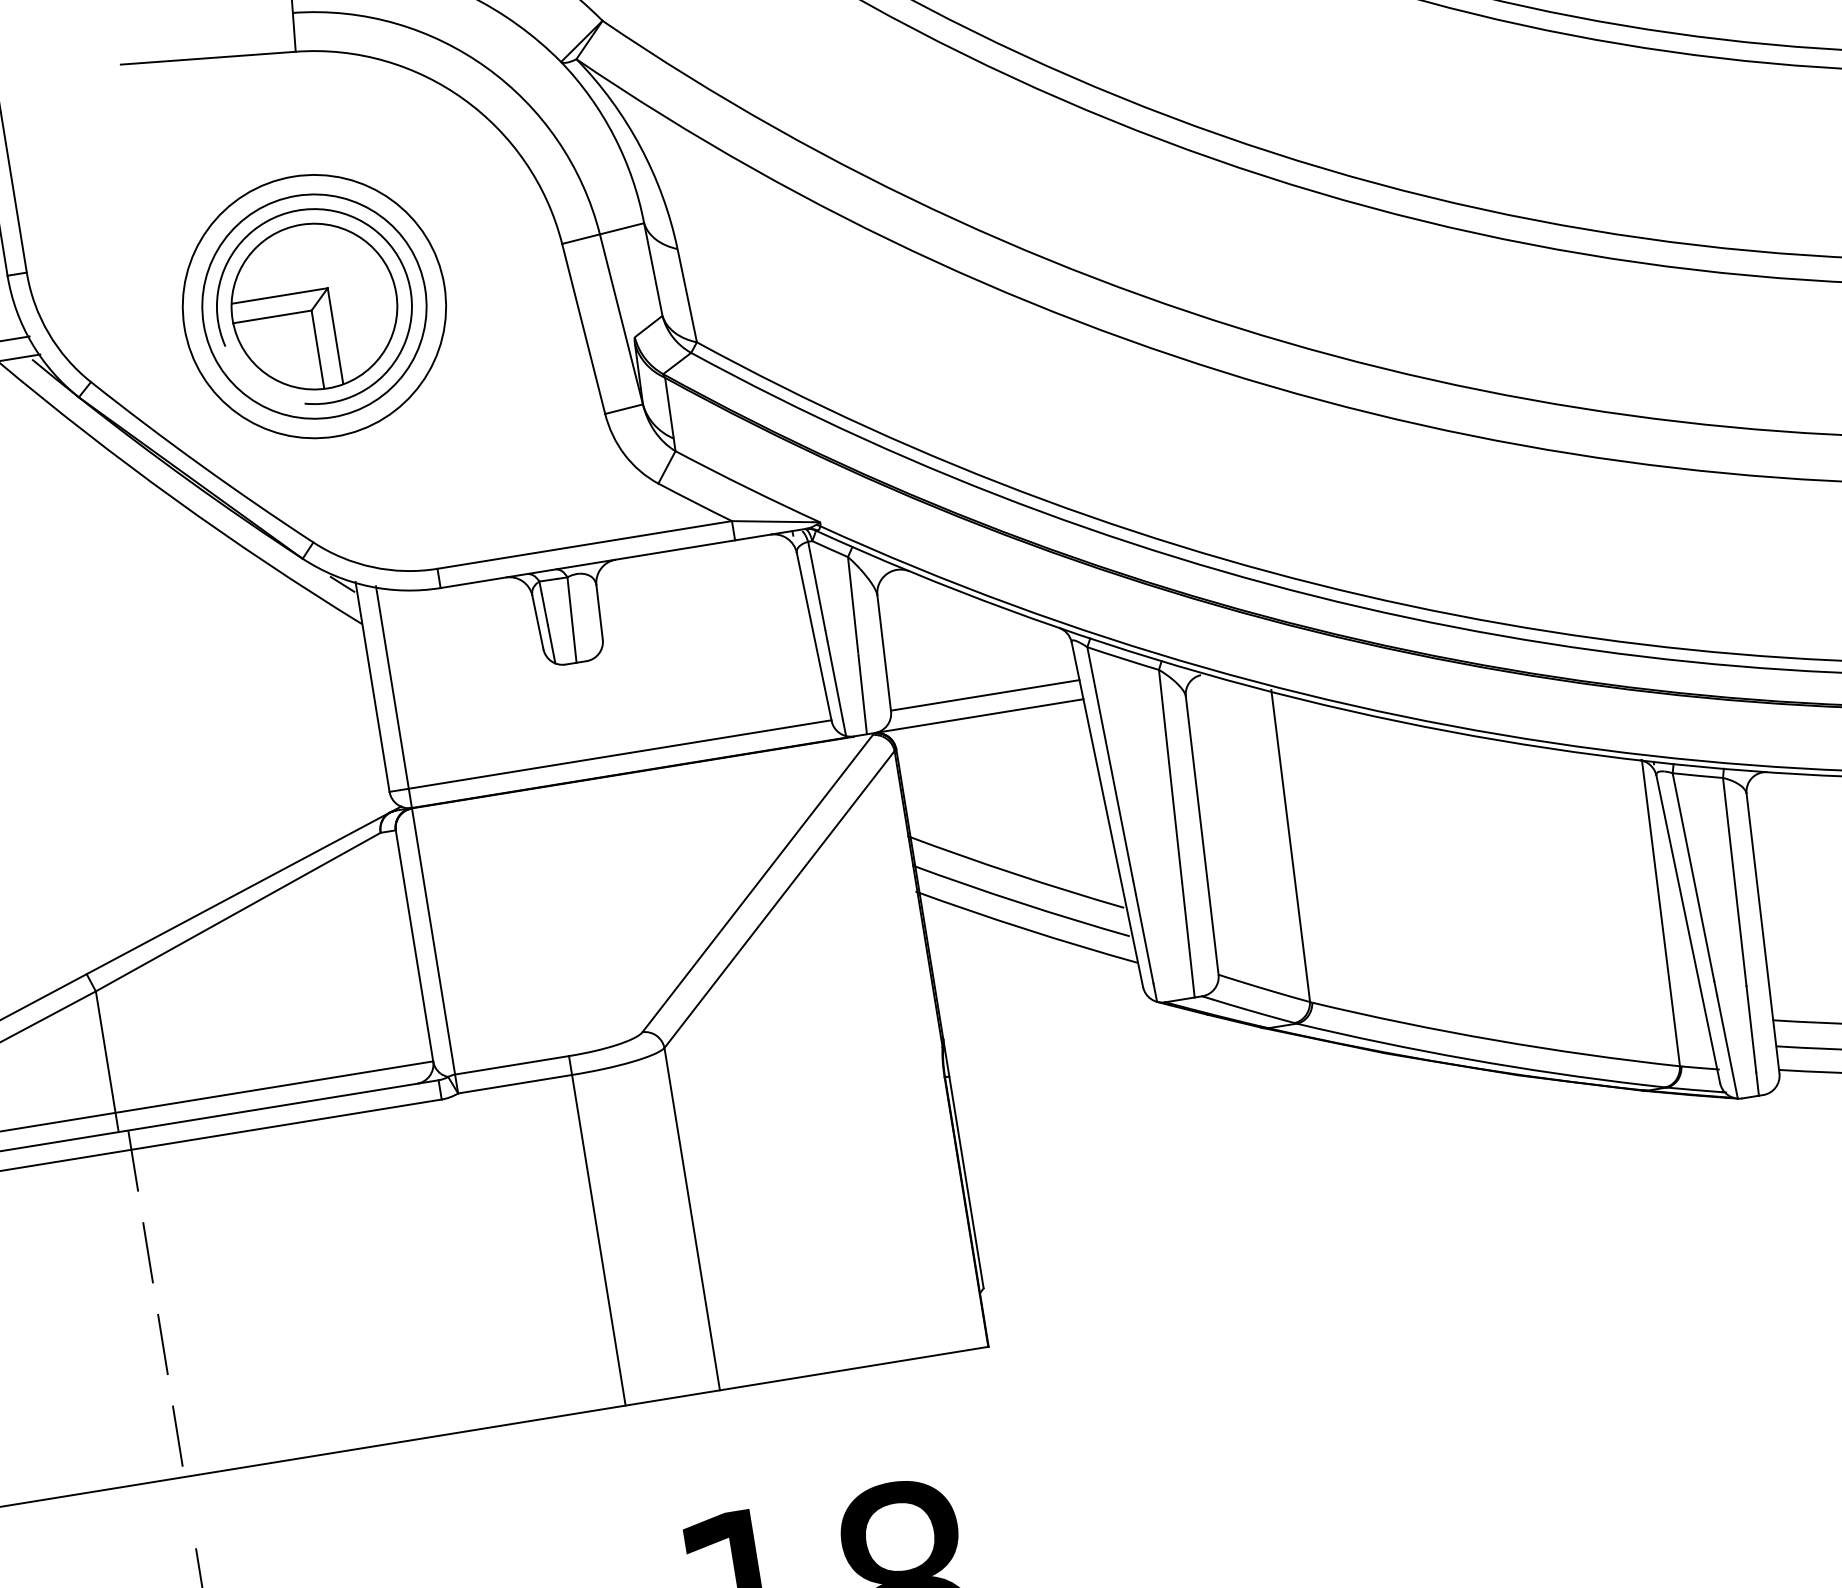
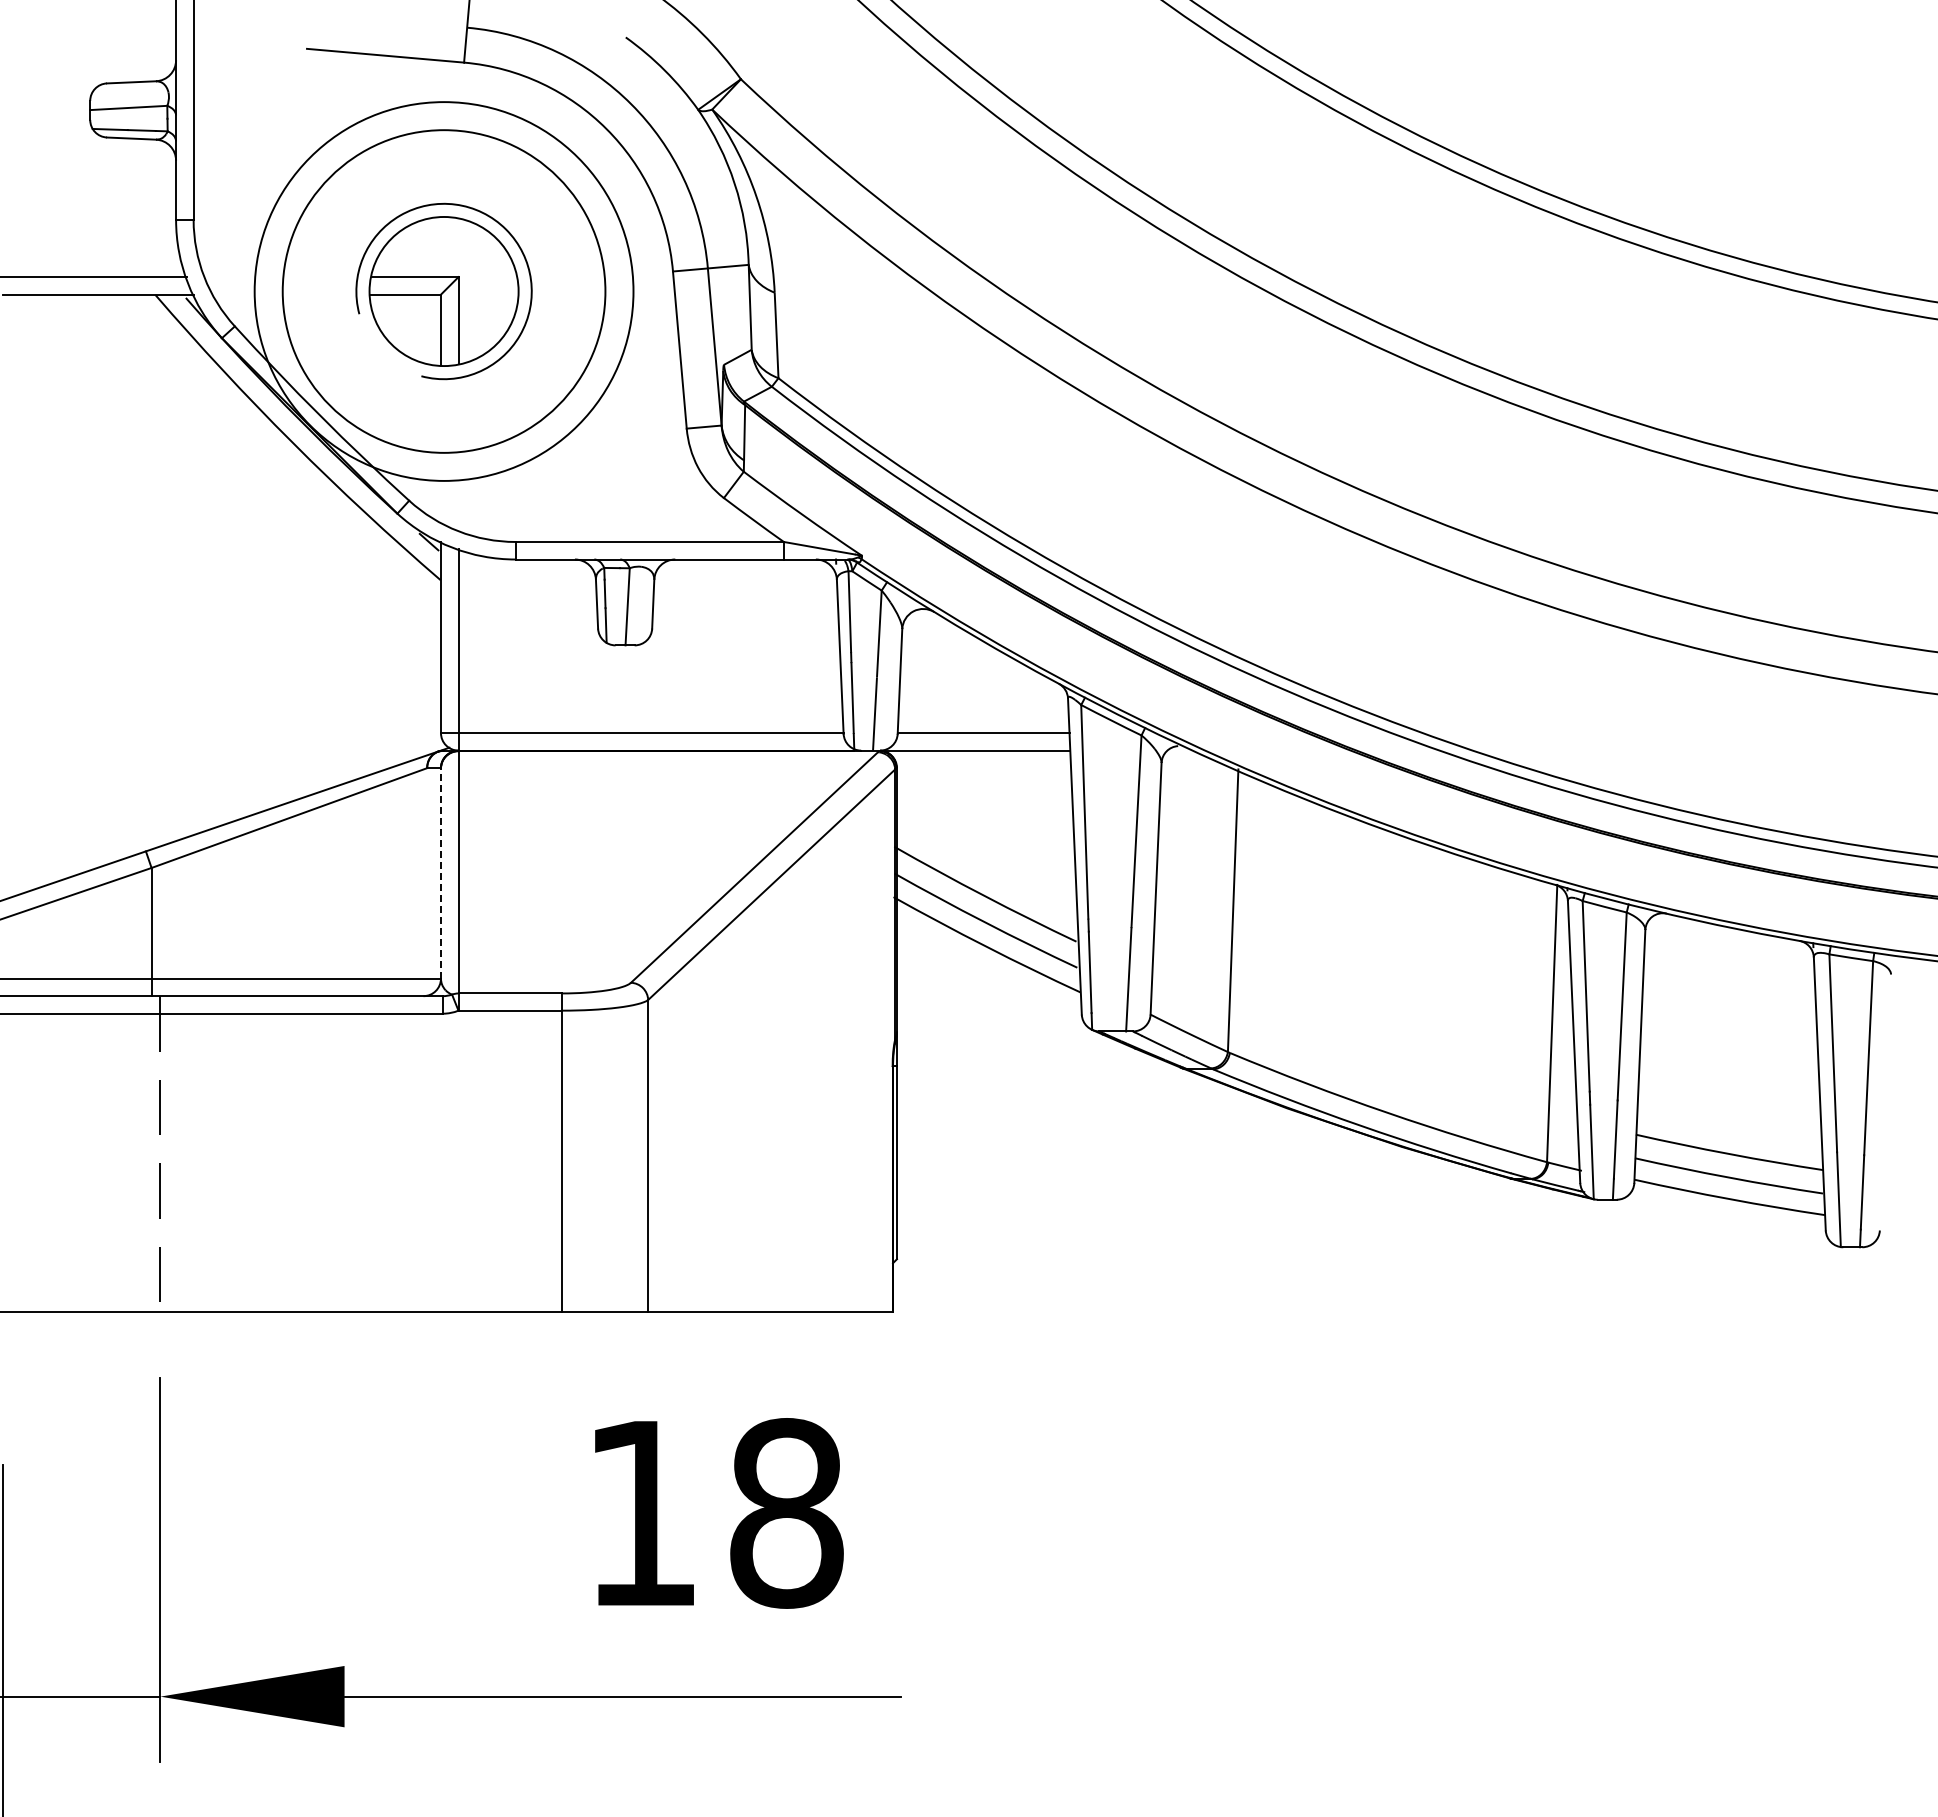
circle: (313, 306) -> (443, 291), size x1.6
circle: (313, 306) -> (443, 291), size x1.6
line: (413, 946) -> (440, 873), solid -> dashed

